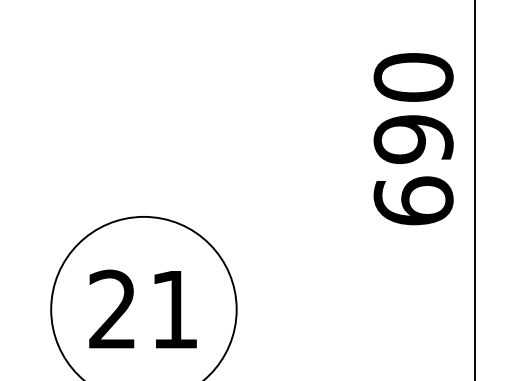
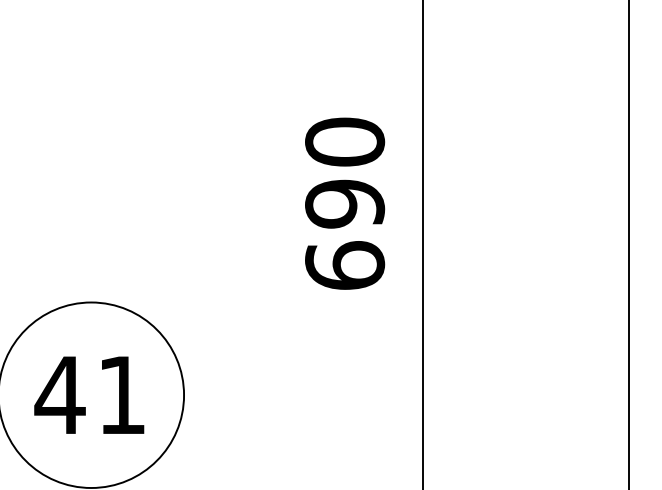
text: (414, 138) -> (345, 203), moved
text: (112, 308) -> (59, 394), 21 -> 41

